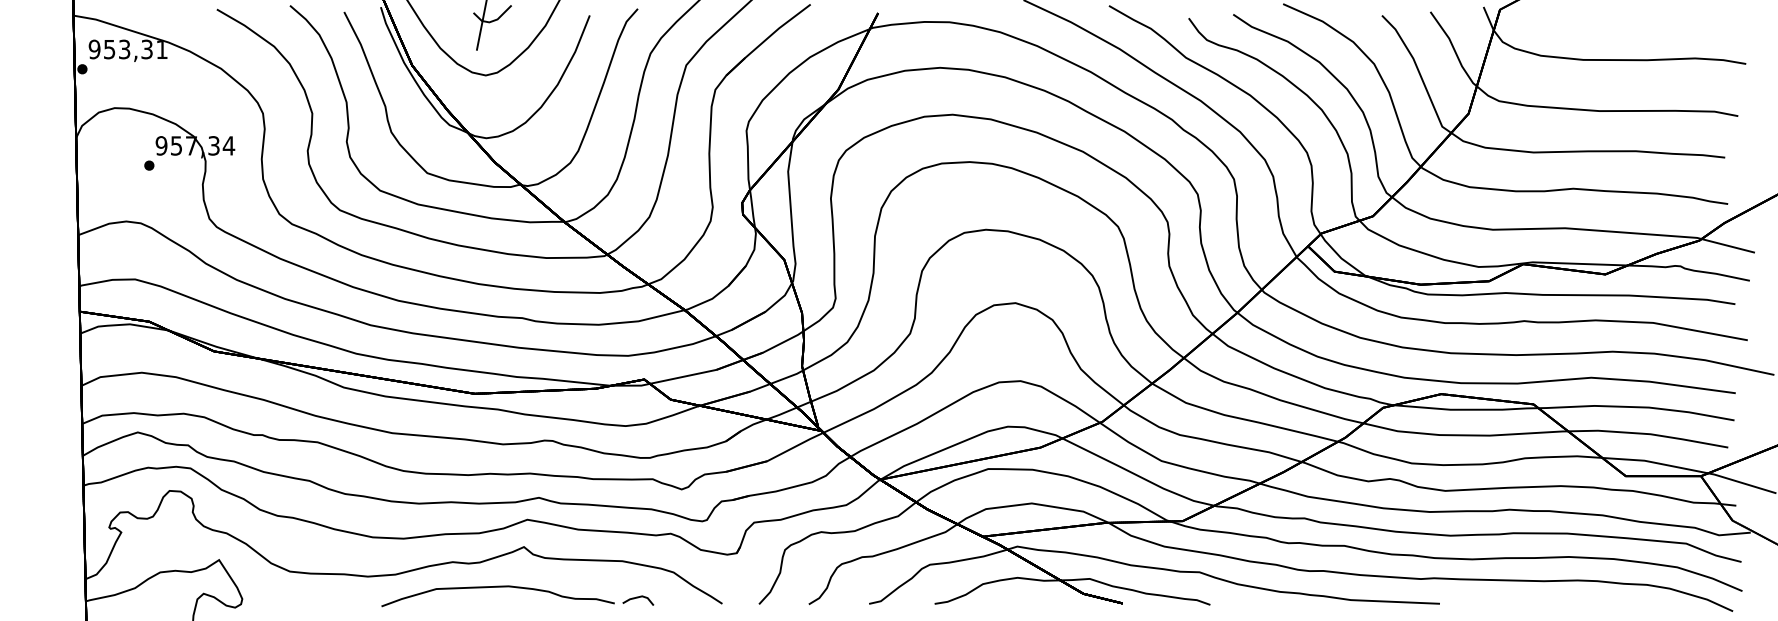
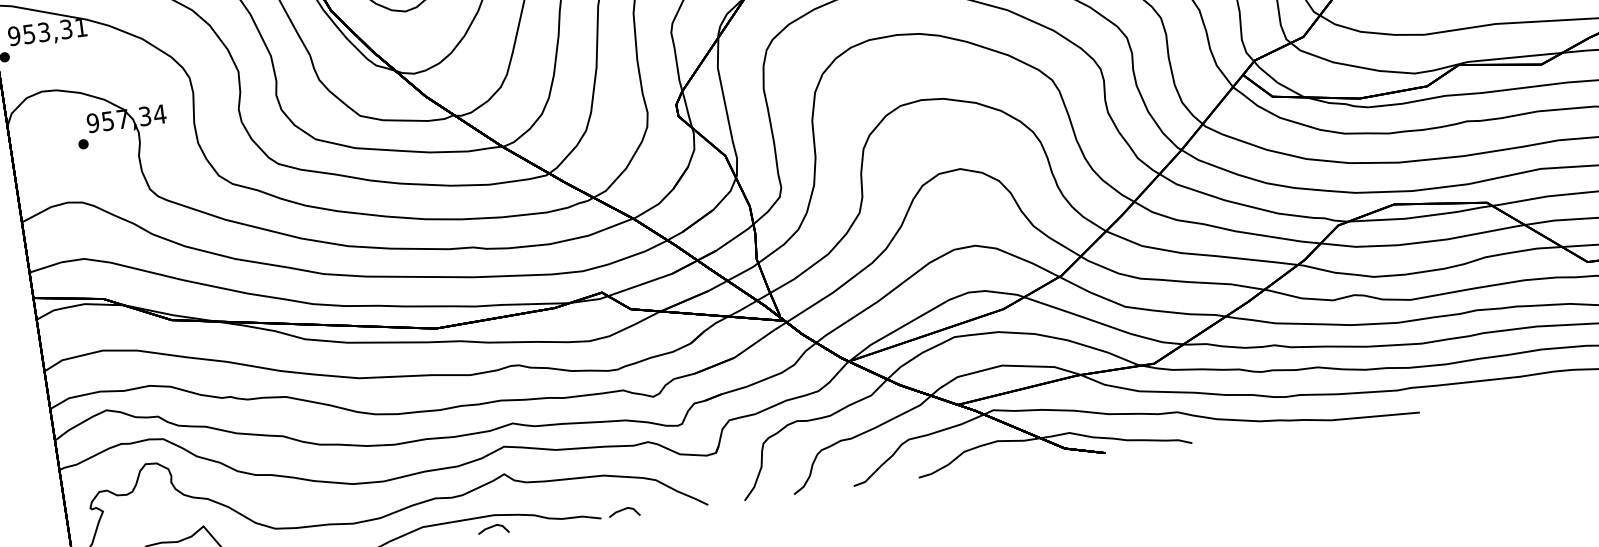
line: (506, 598) -> (493, 527), added

